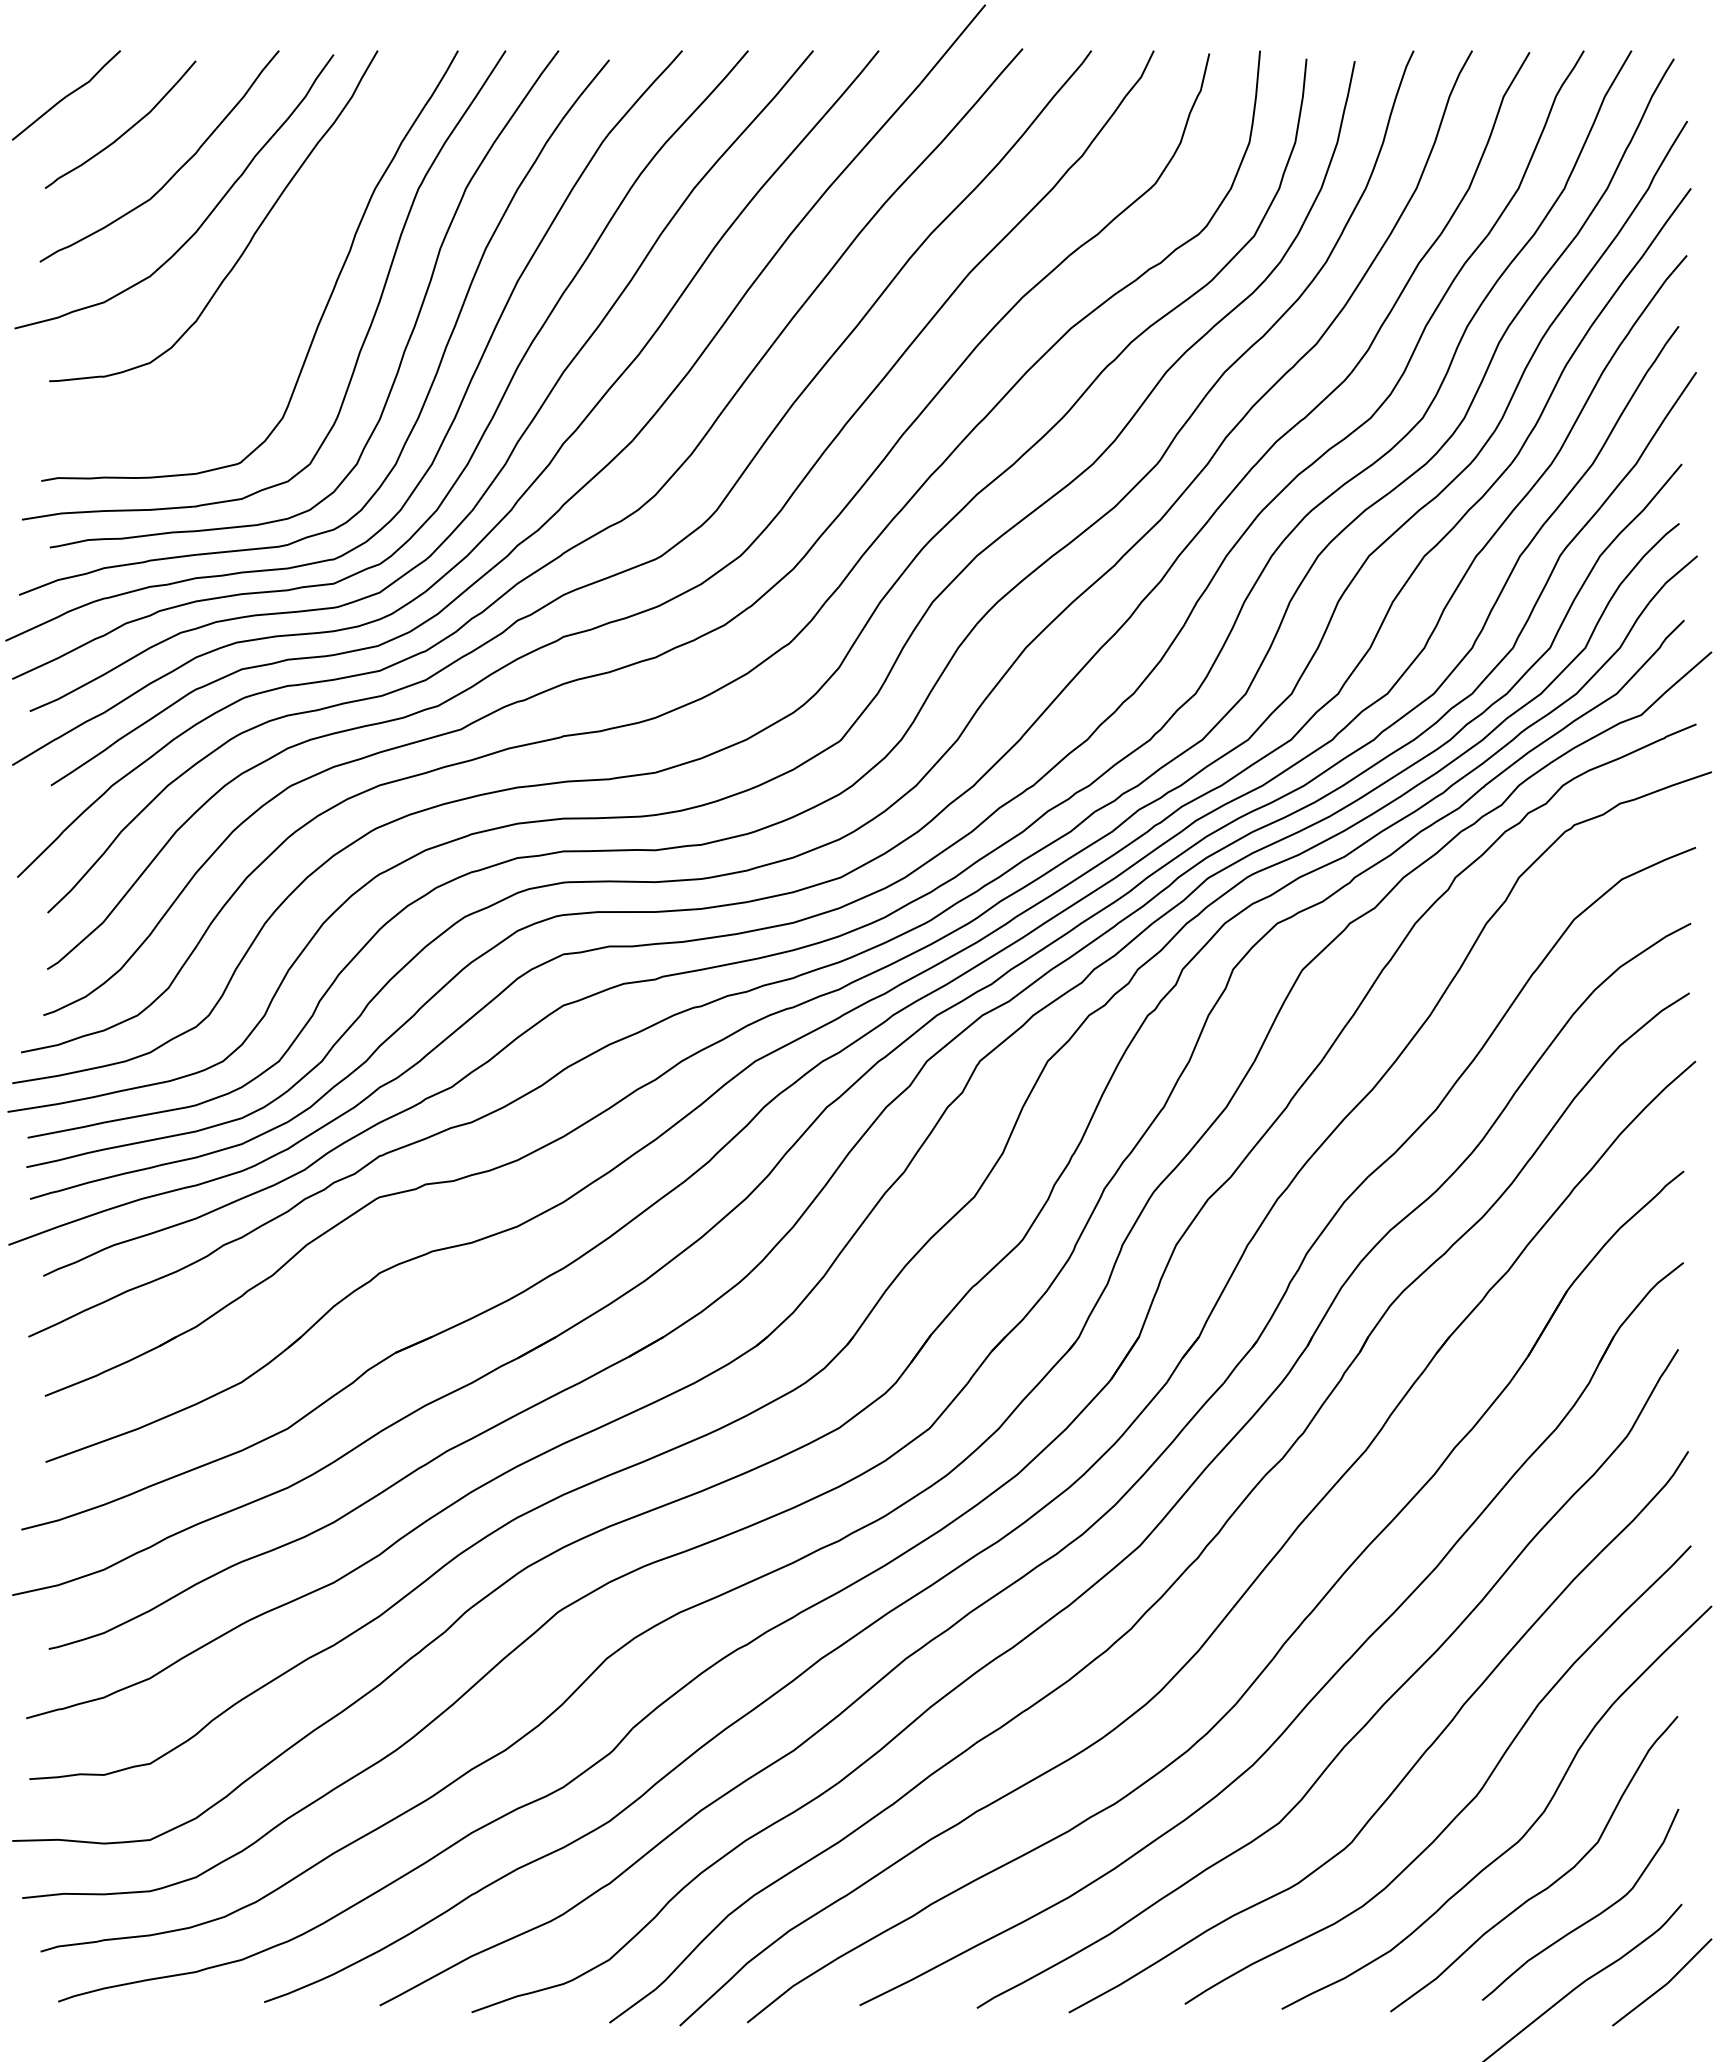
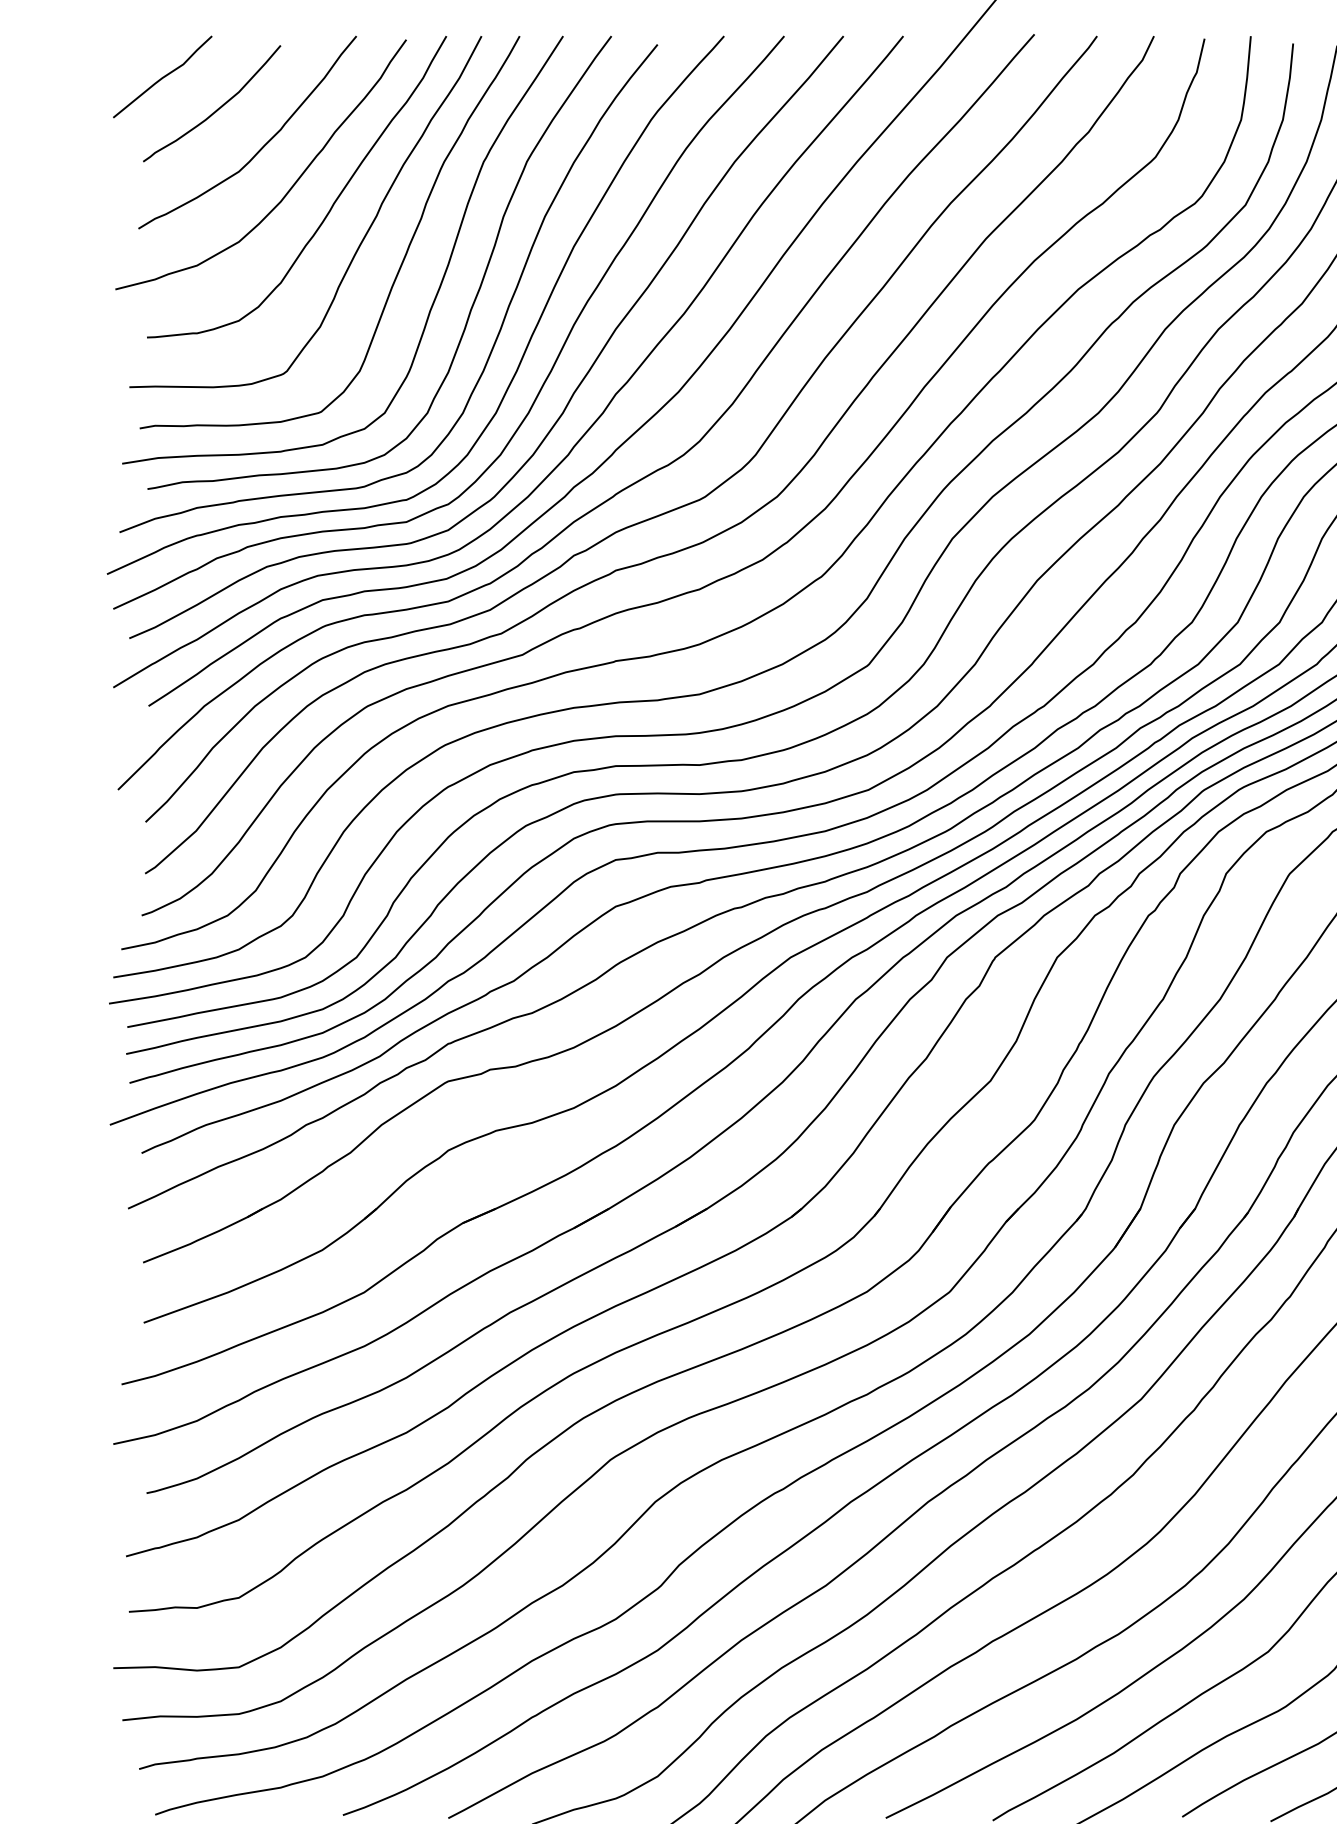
curve: (283, 276) -> (360, 242), added

